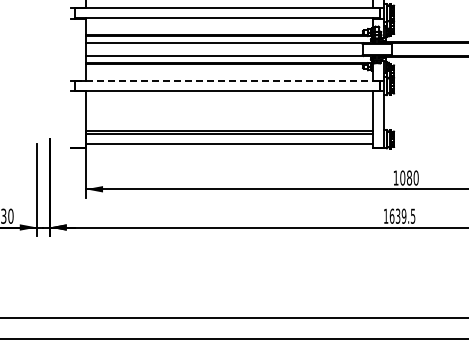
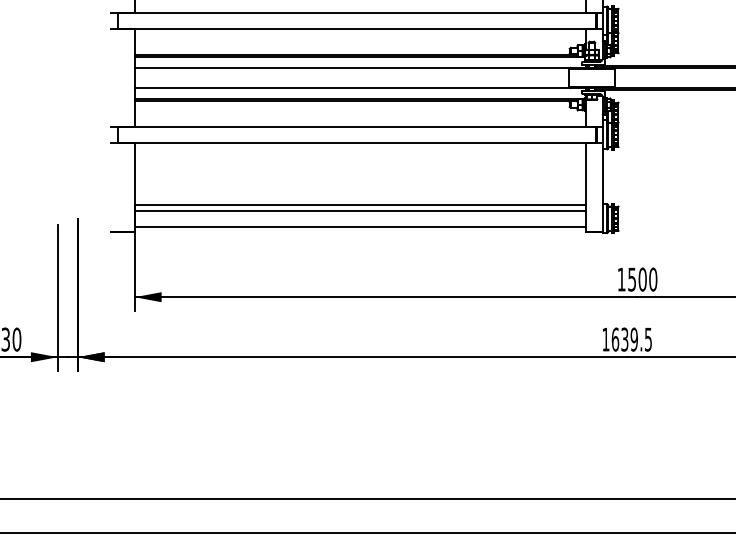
line: (227, 80) -> (357, 126), dashed -> solid
text: (406, 177) -> (638, 278), 1080 -> 1500

